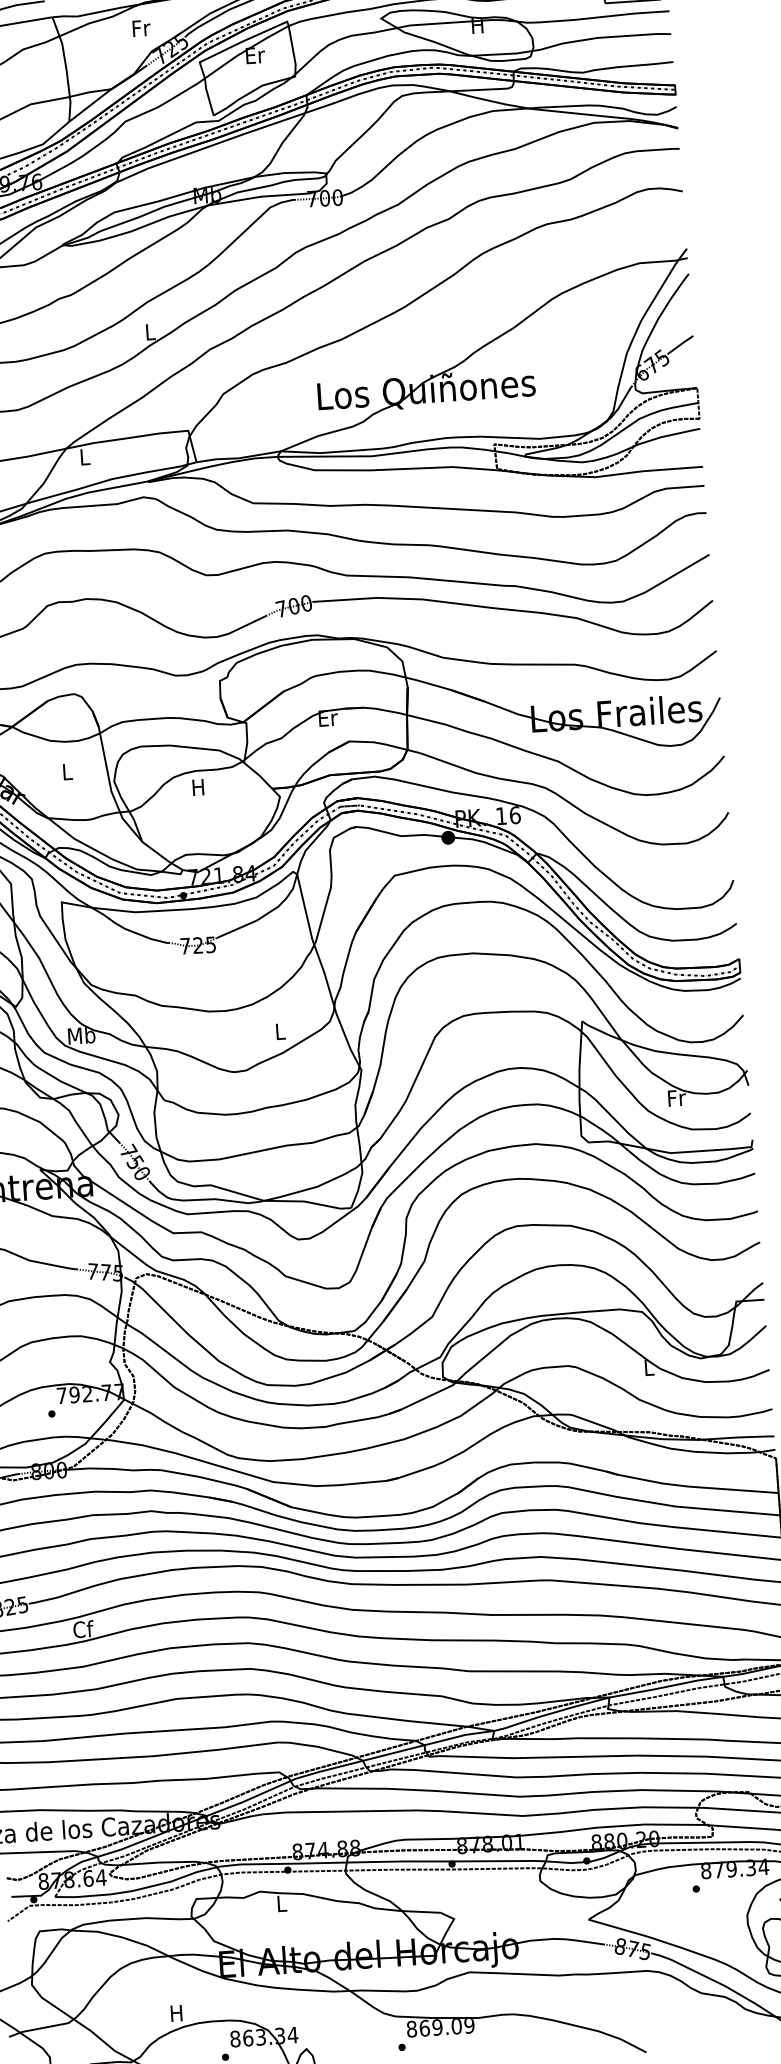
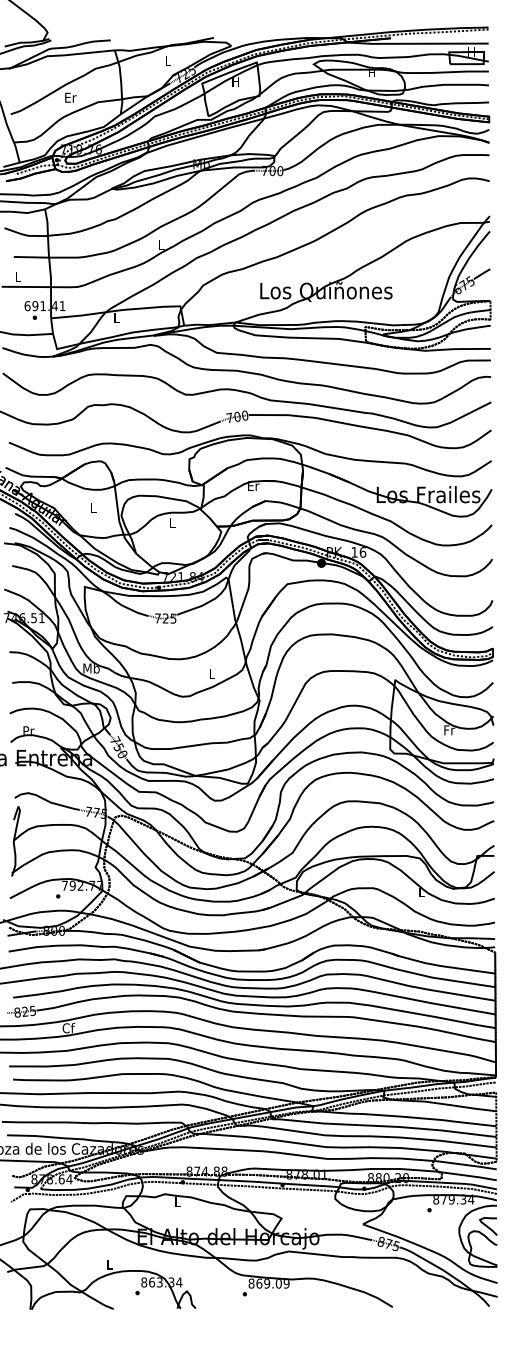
text: (141, 28) -> (168, 60), Fr -> L
text: (255, 55) -> (236, 81), Er -> H
text: (198, 786) -> (172, 522), H -> L
text: (176, 2013) -> (109, 1264), H -> L

